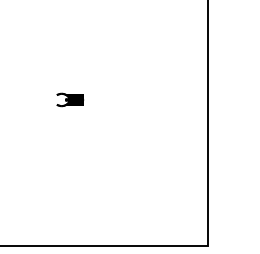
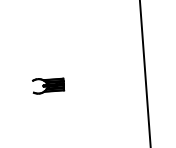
part: (69, 99) -> (47, 85), size x1.67

